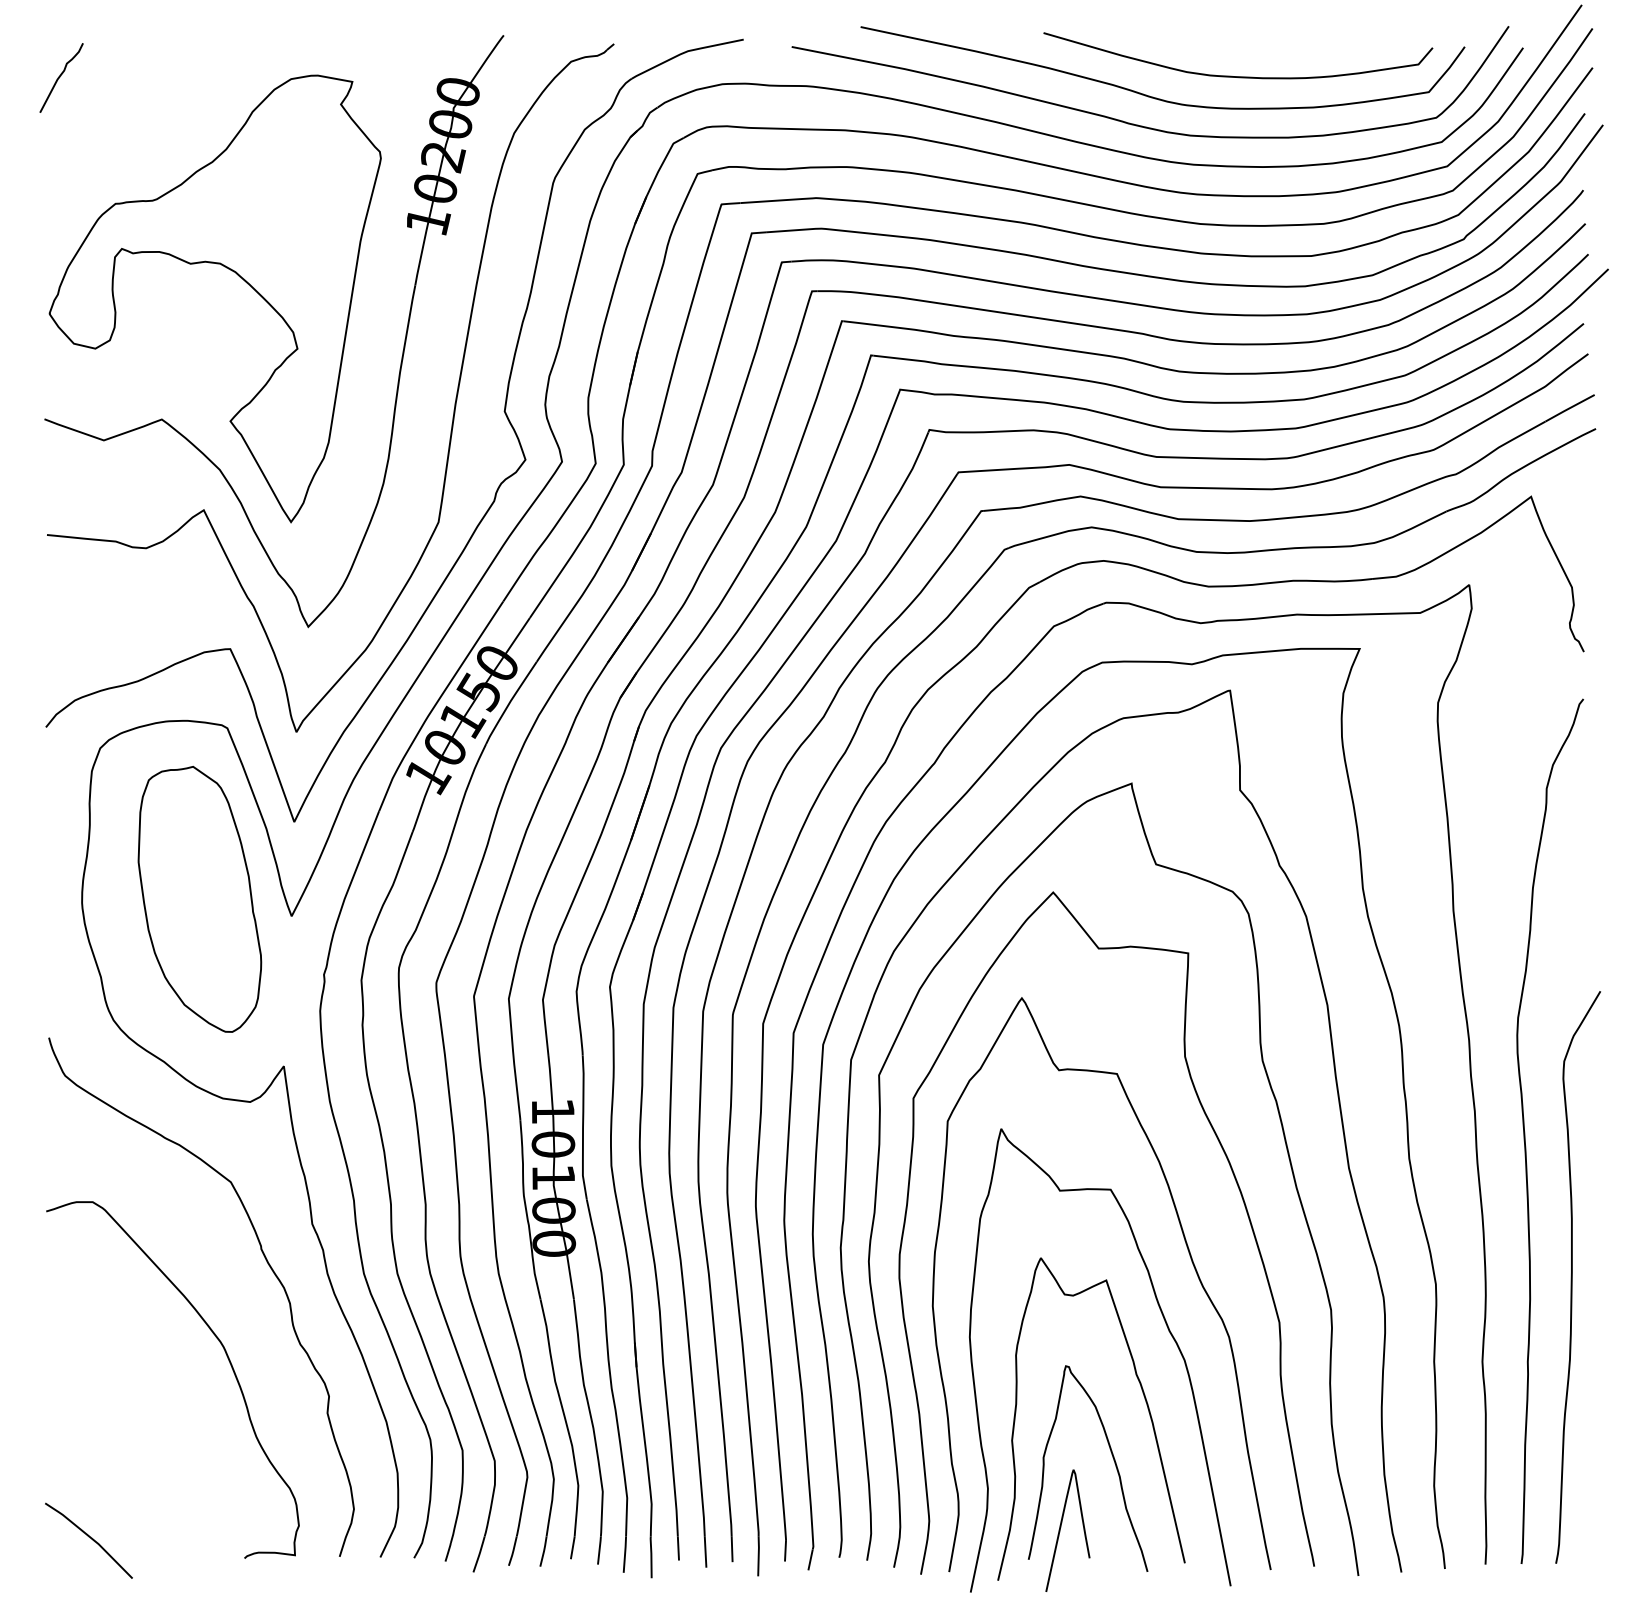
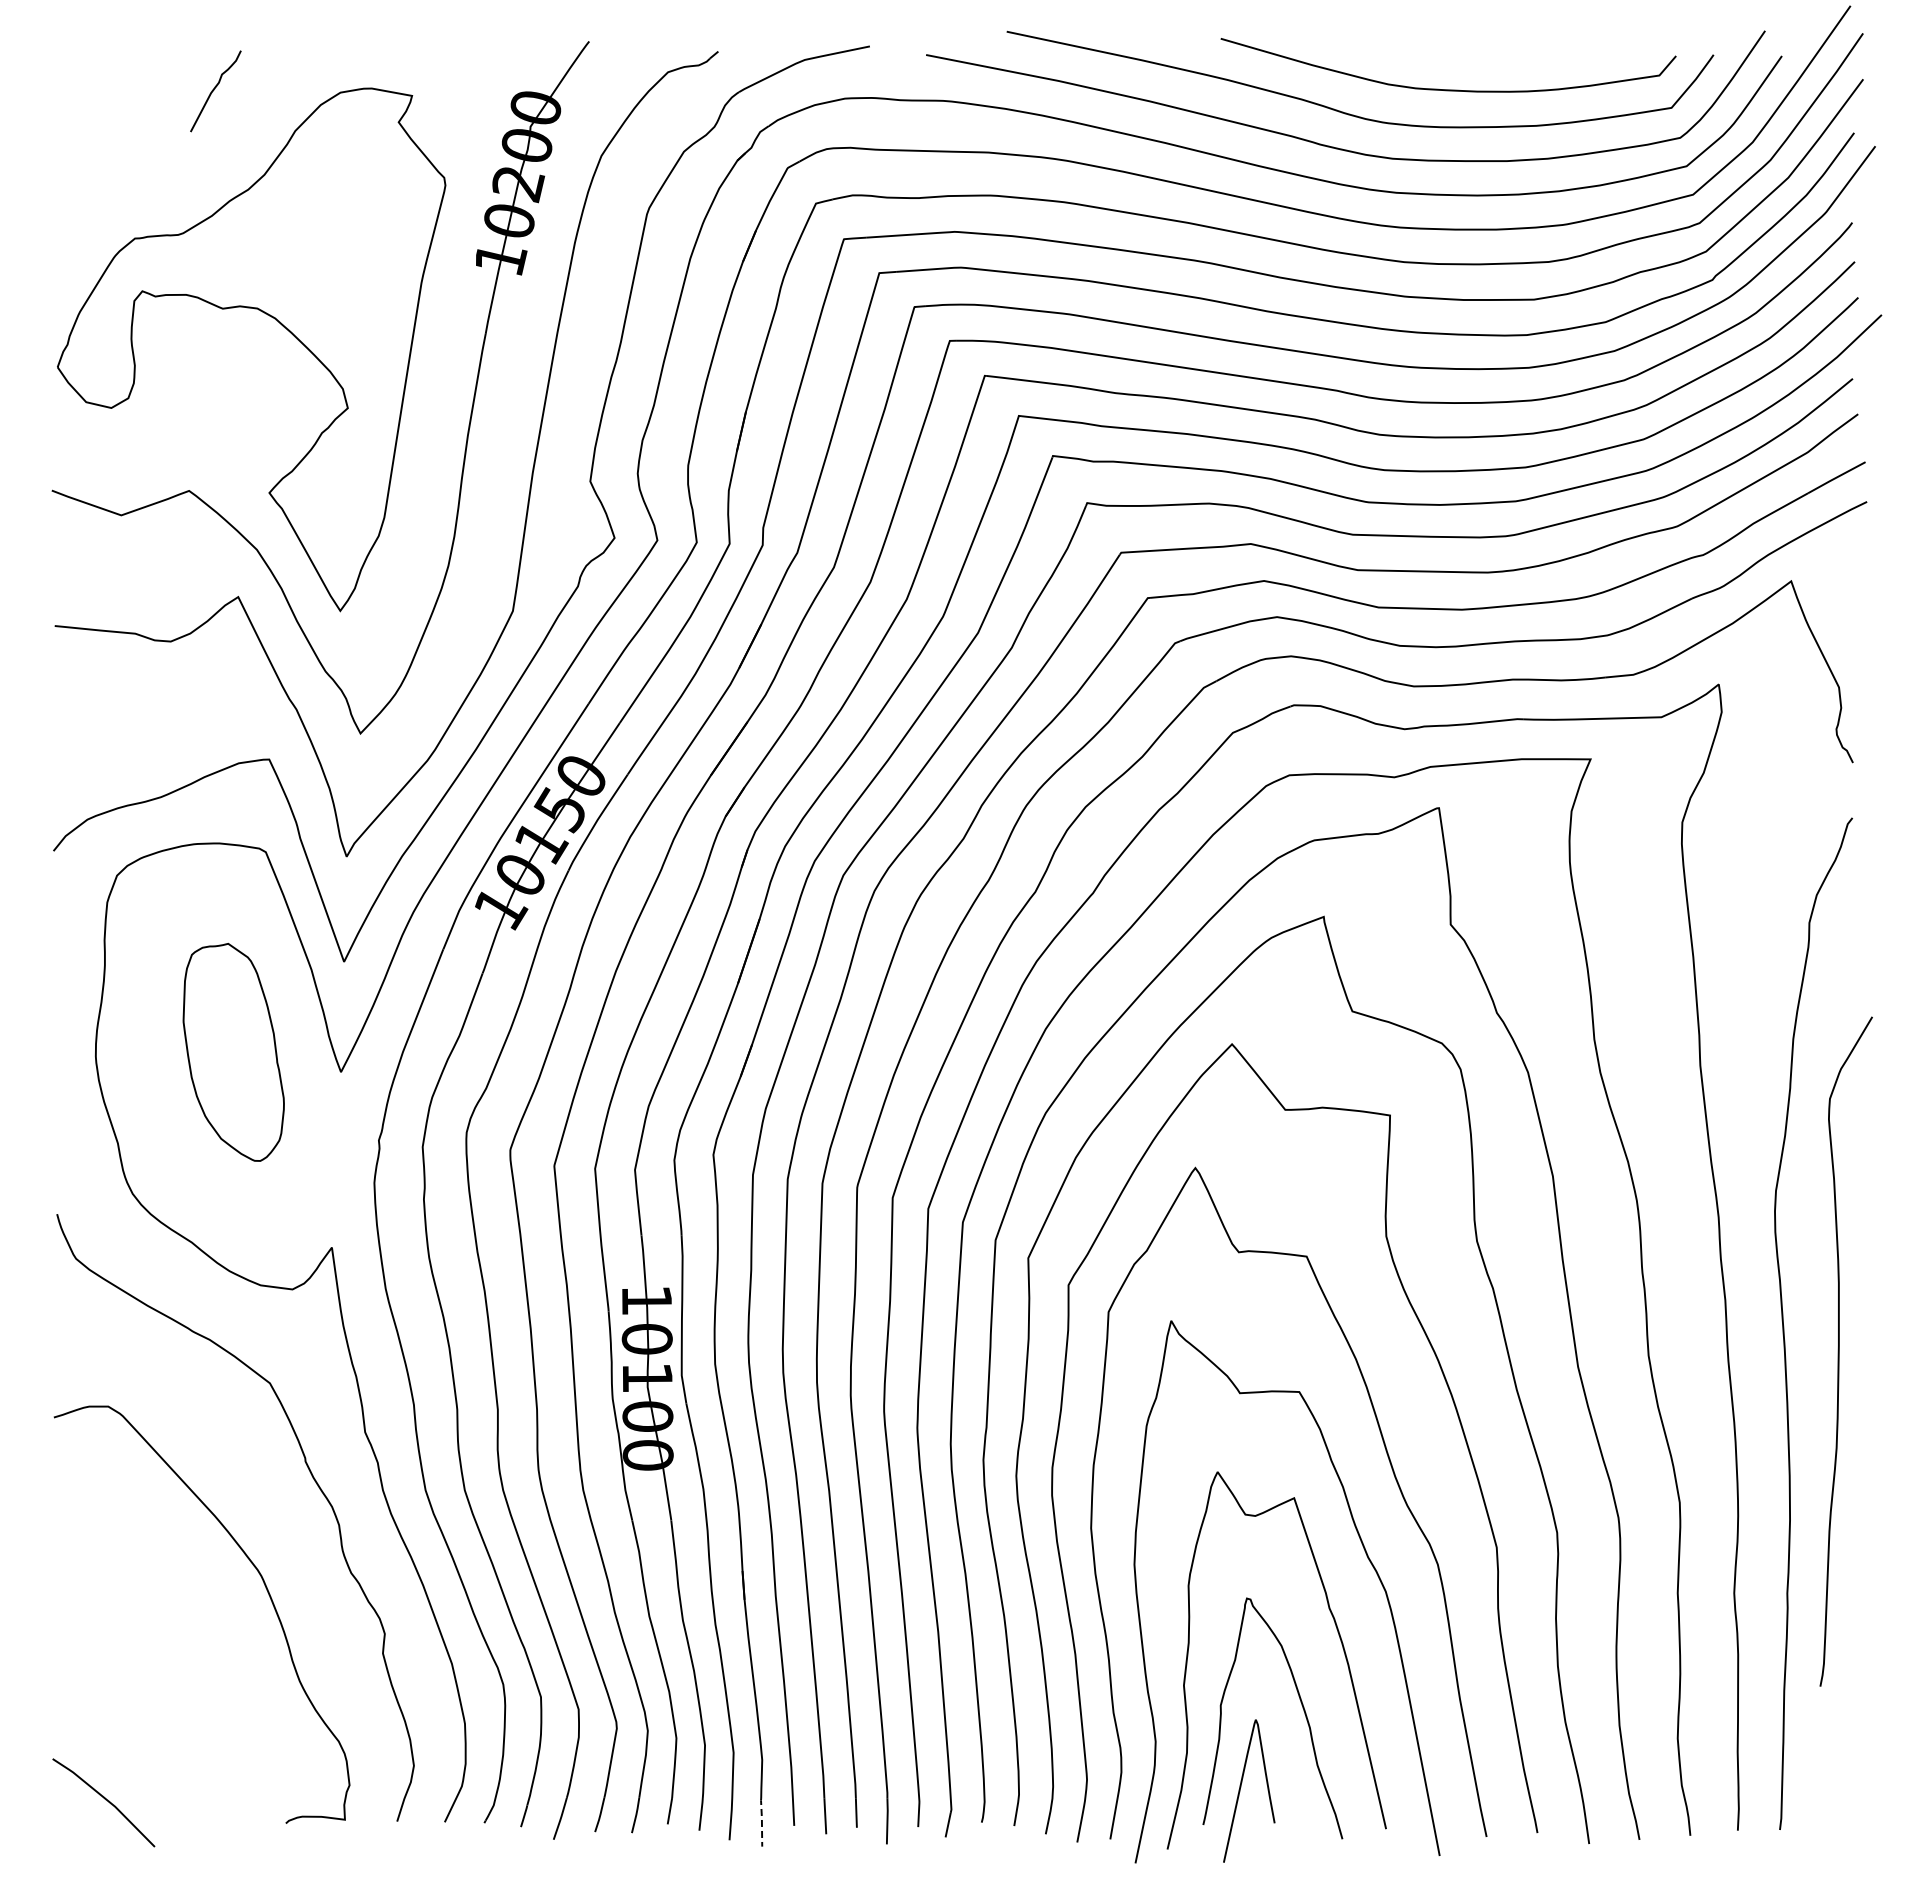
curve: (60, 77) -> (214, 90), moved
part: (199, 899) -> (233, 1052), size x0.7
curve: (1572, 1277) -> (1839, 1351), moved
line: (651, 1555) -> (761, 1820), solid -> dashed

